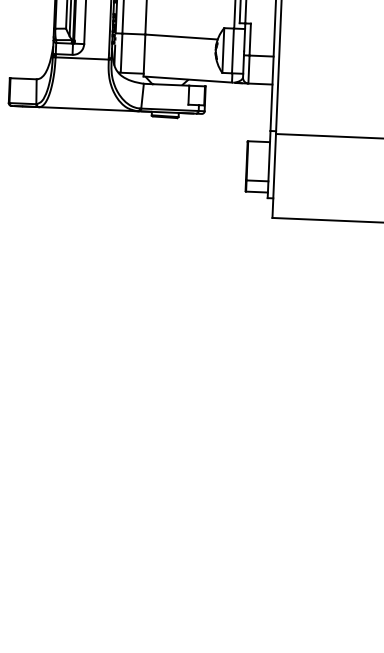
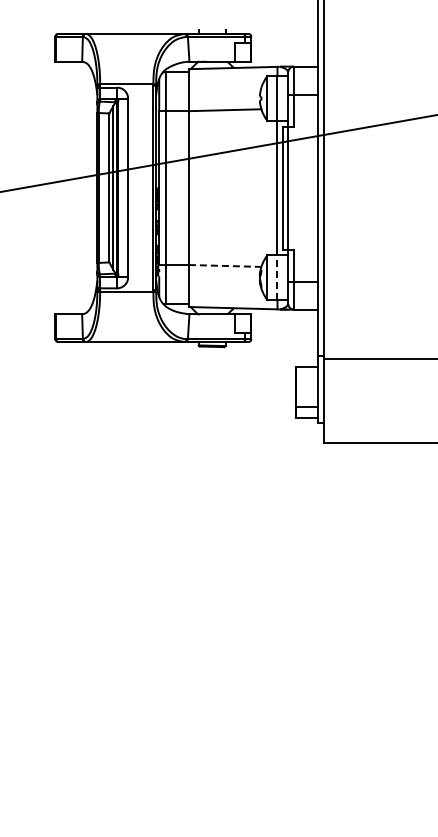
line: (181, 36) -> (225, 265), solid -> dashed
line: (233, 50) -> (277, 277), solid -> dashed

